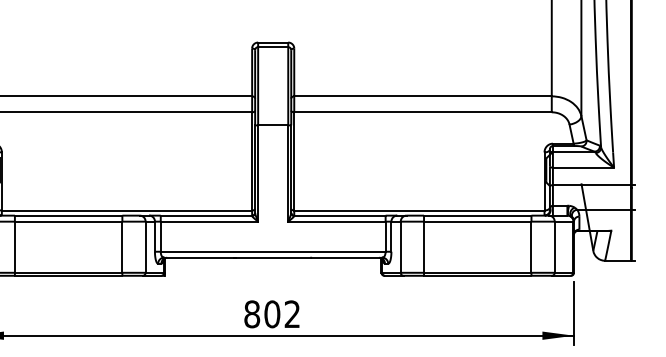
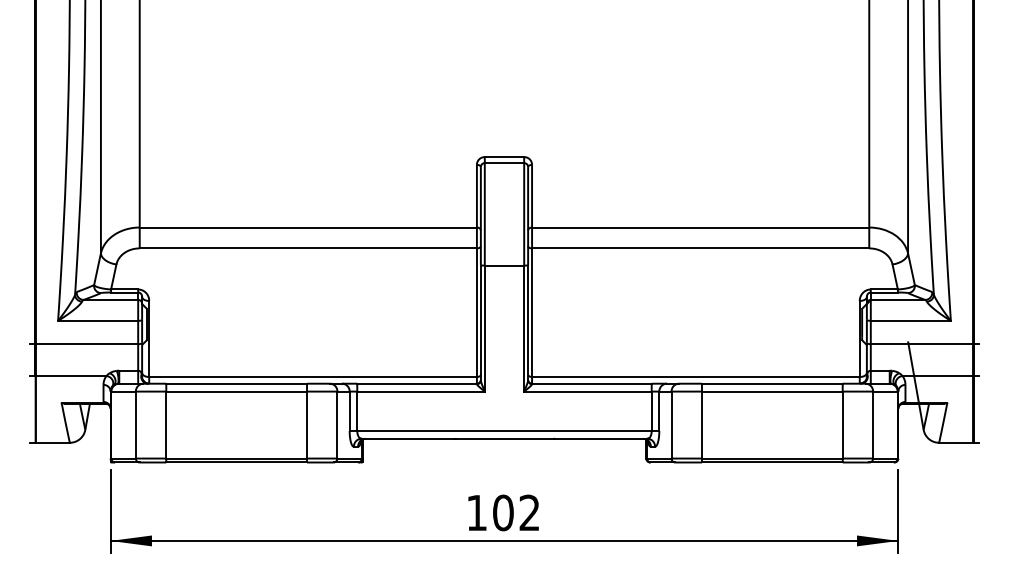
text: (251, 314) -> (476, 512), 802 -> 102

